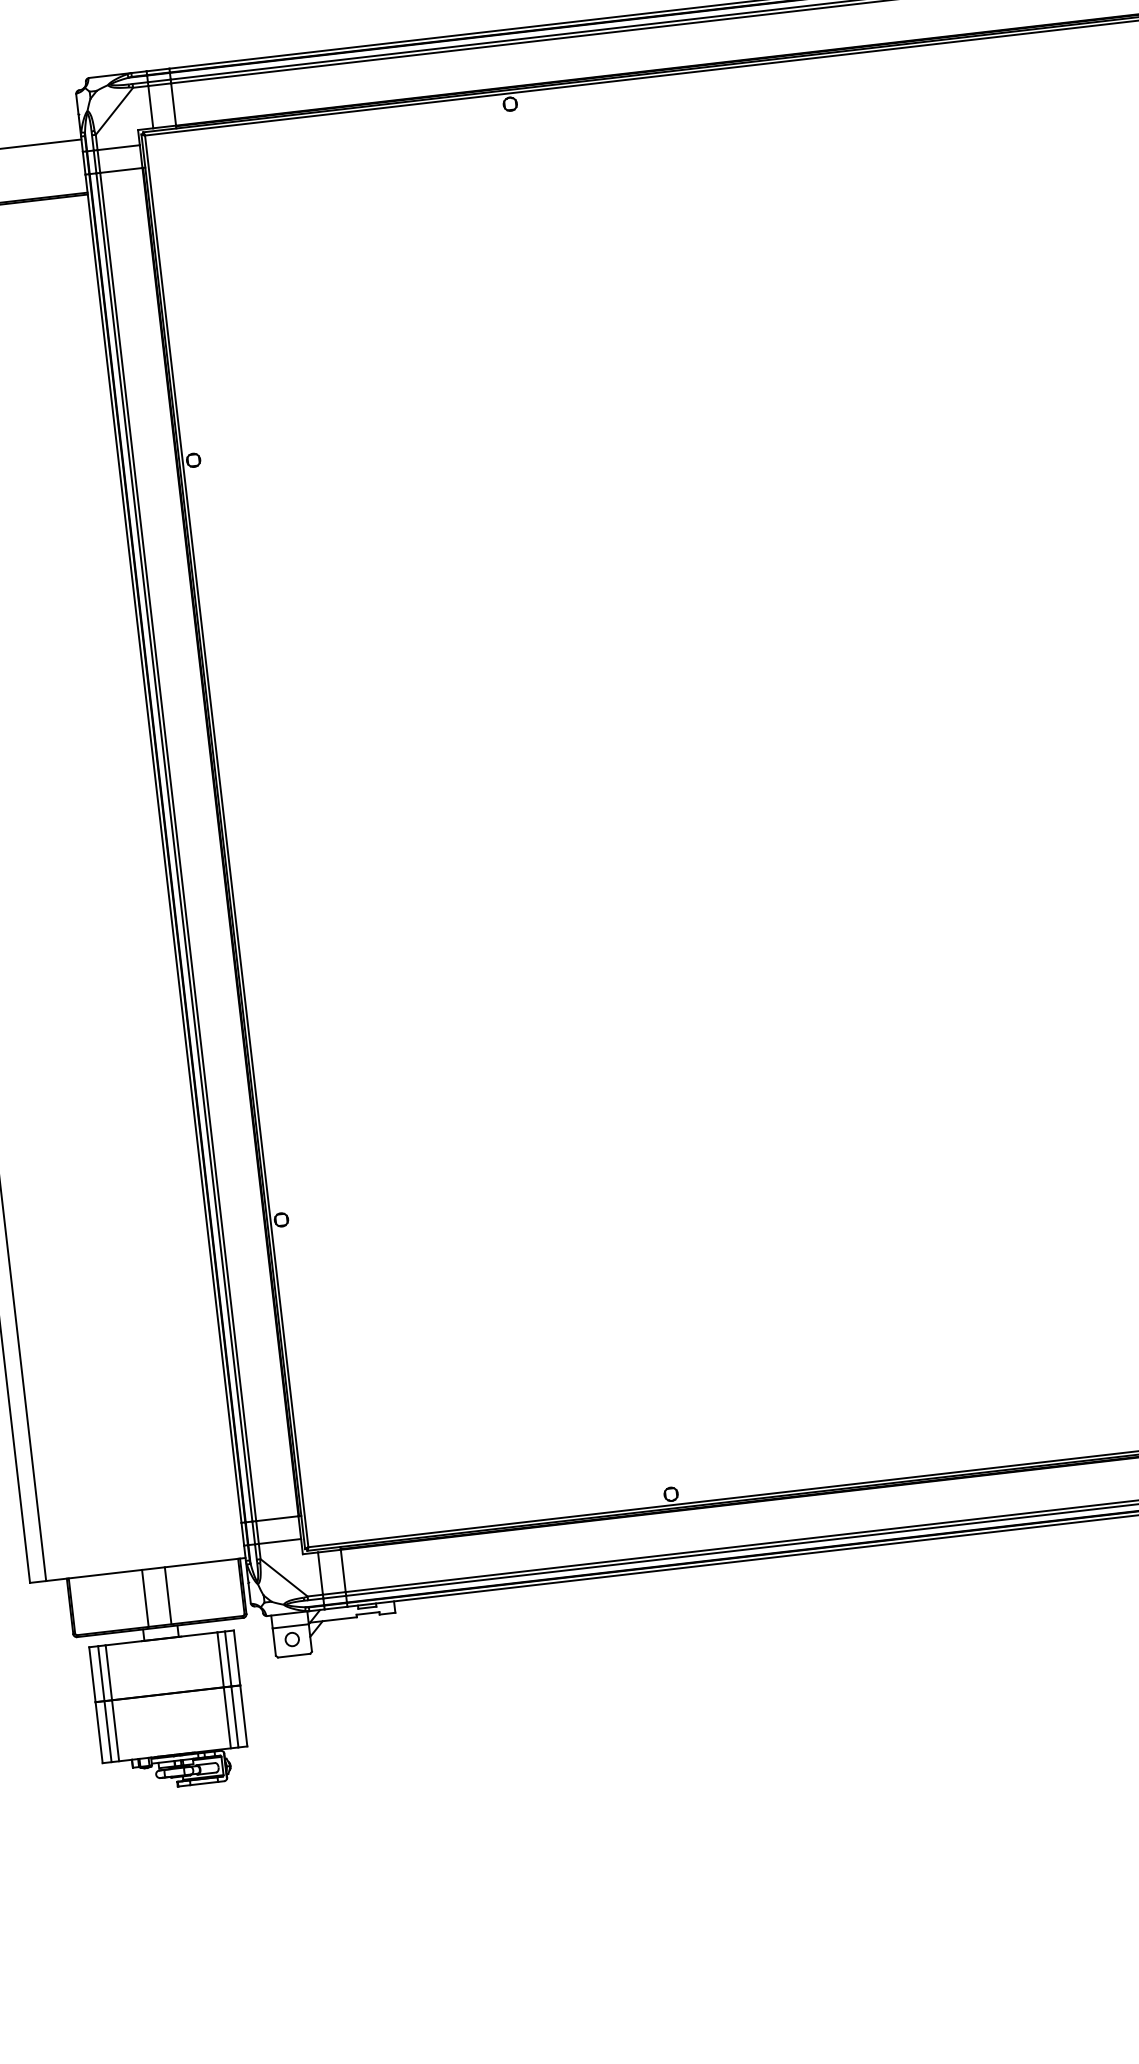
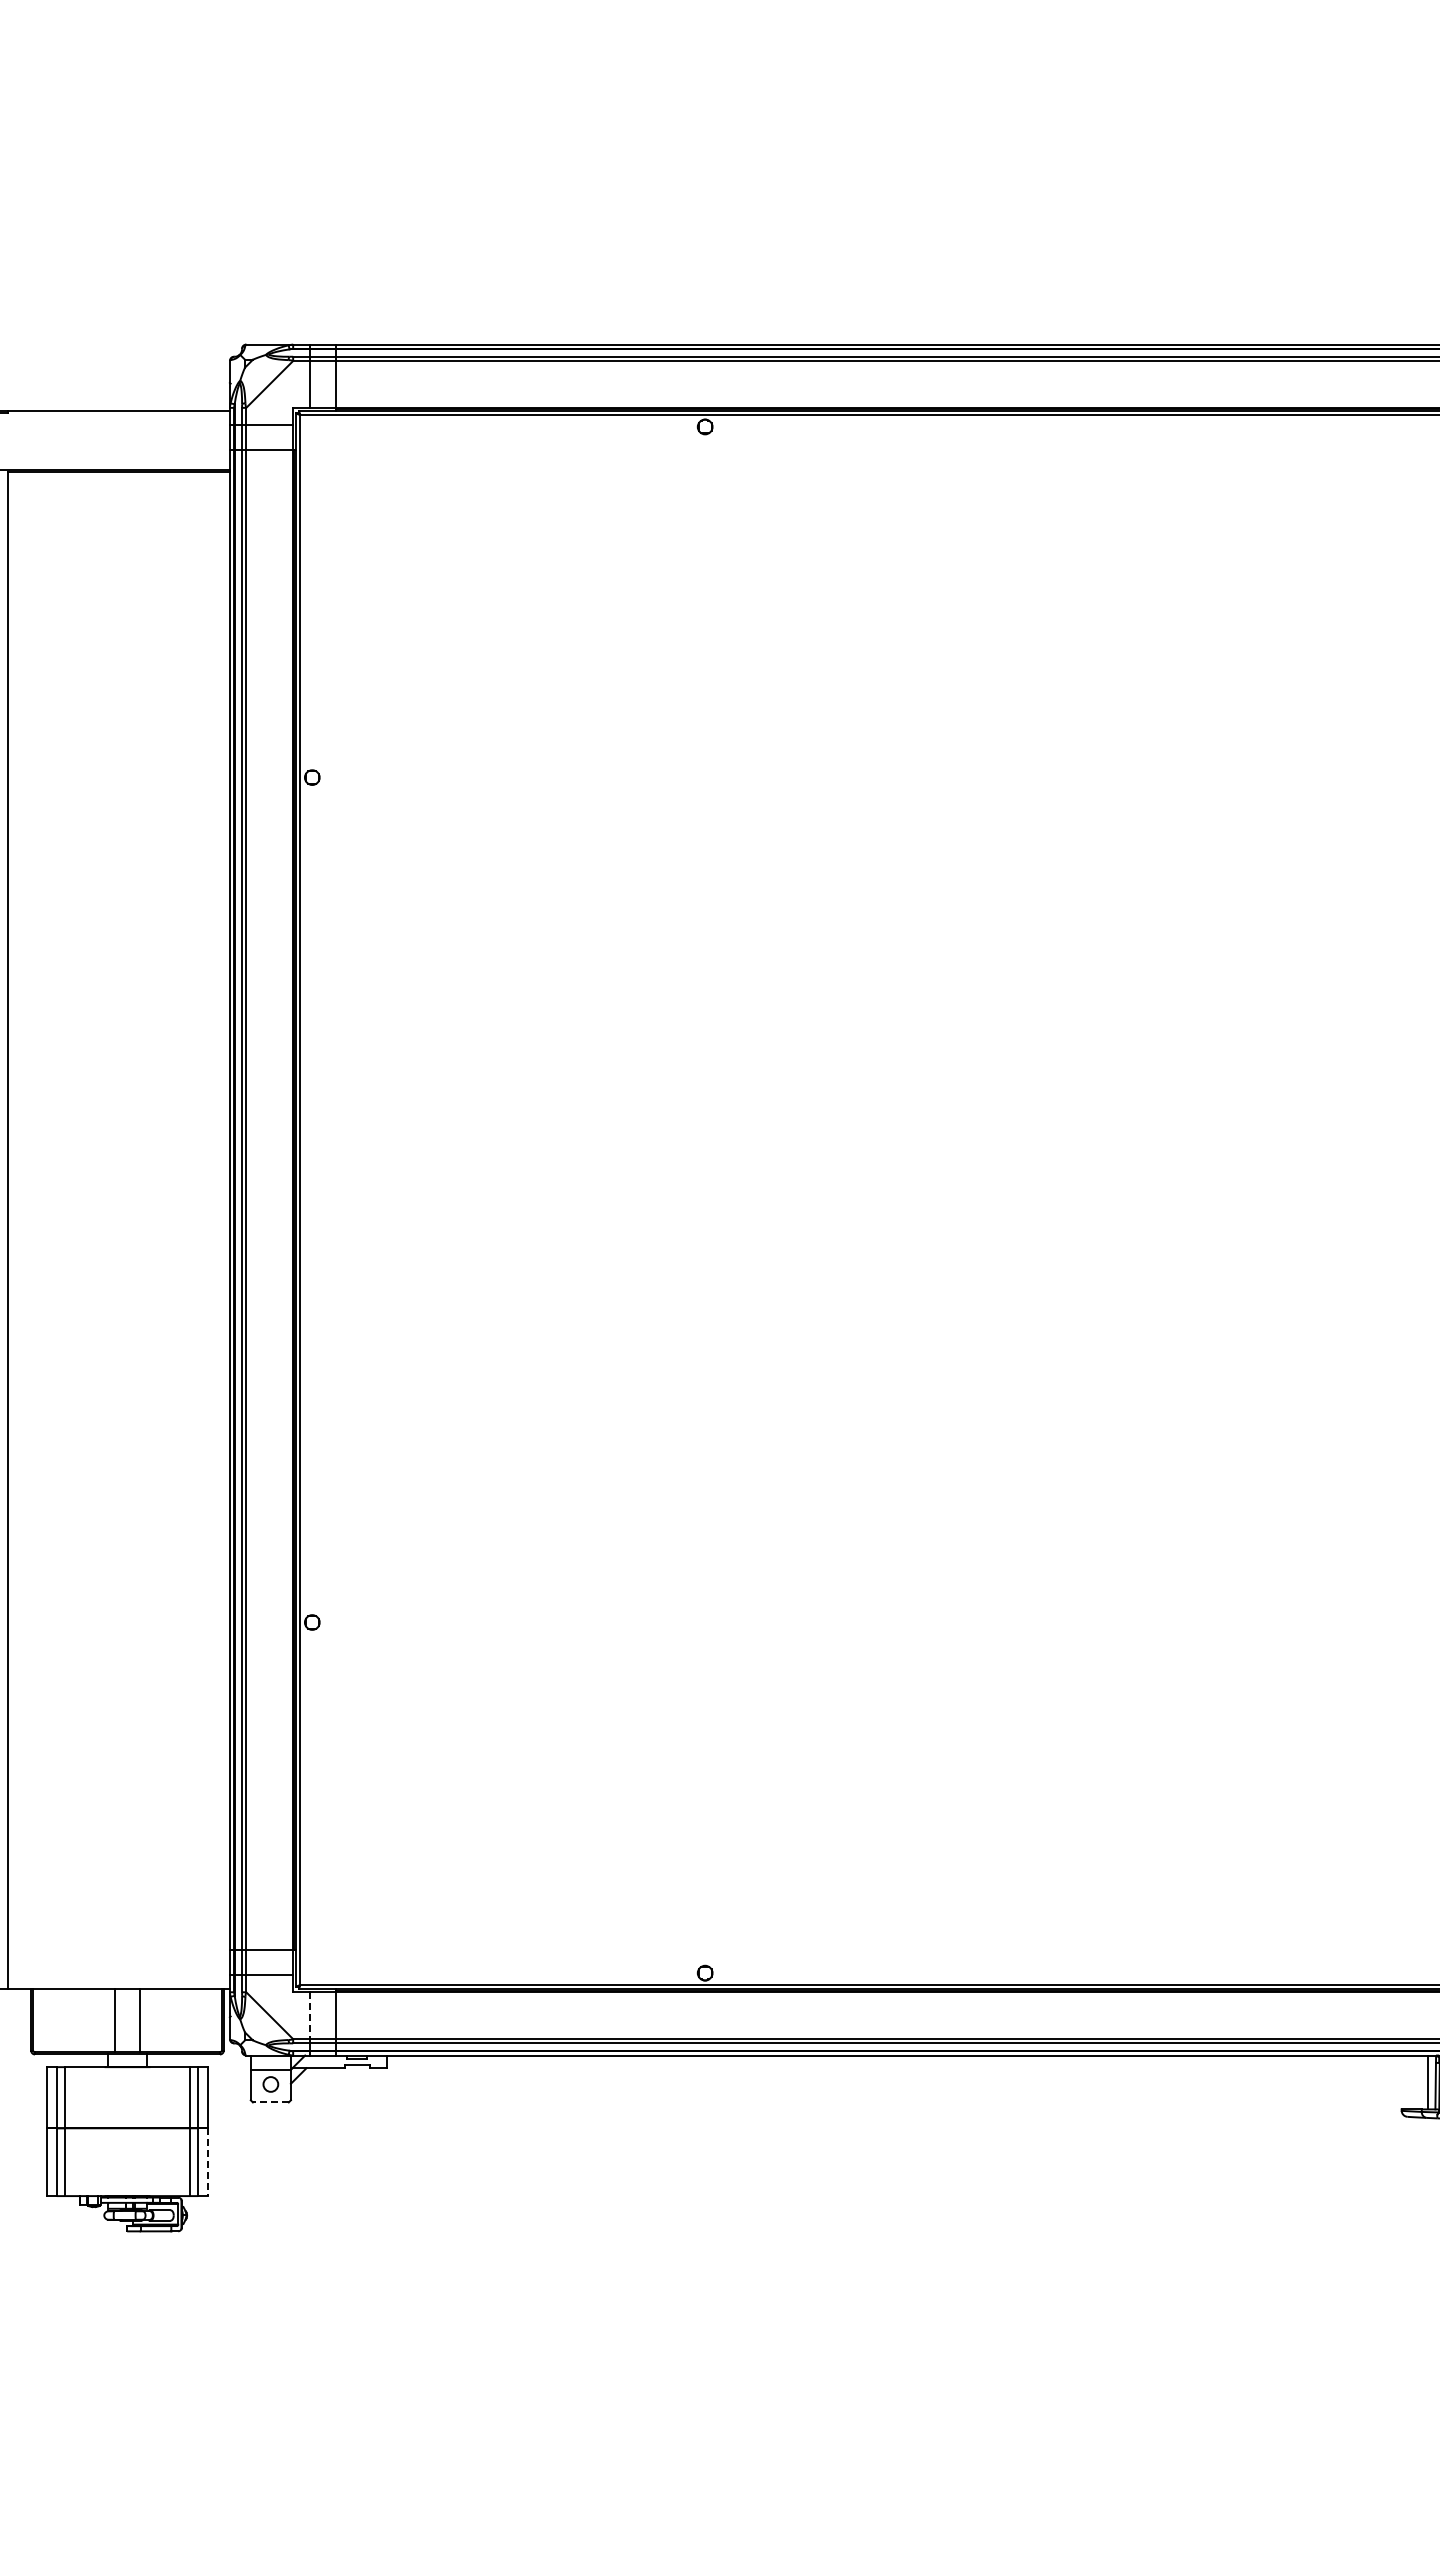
line: (320, 1574) -> (310, 2016), solid -> dashed
line: (293, 1655) -> (270, 2102), solid -> dashed
line: (243, 1716) -> (207, 2162), solid -> dashed

